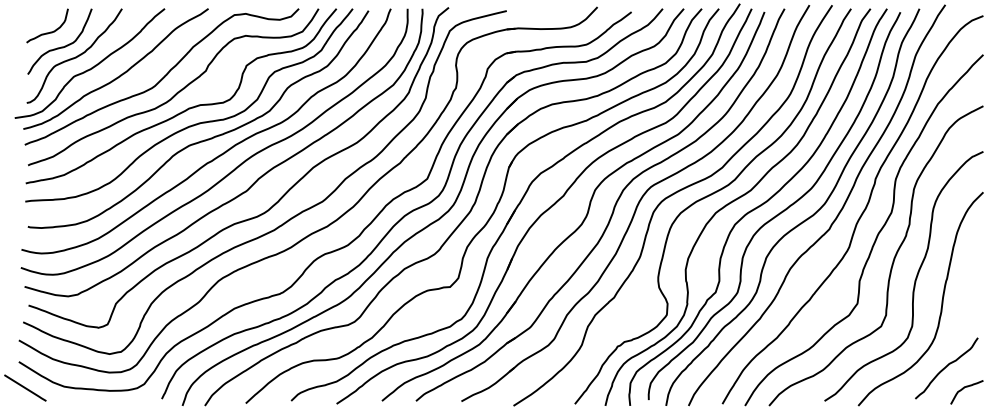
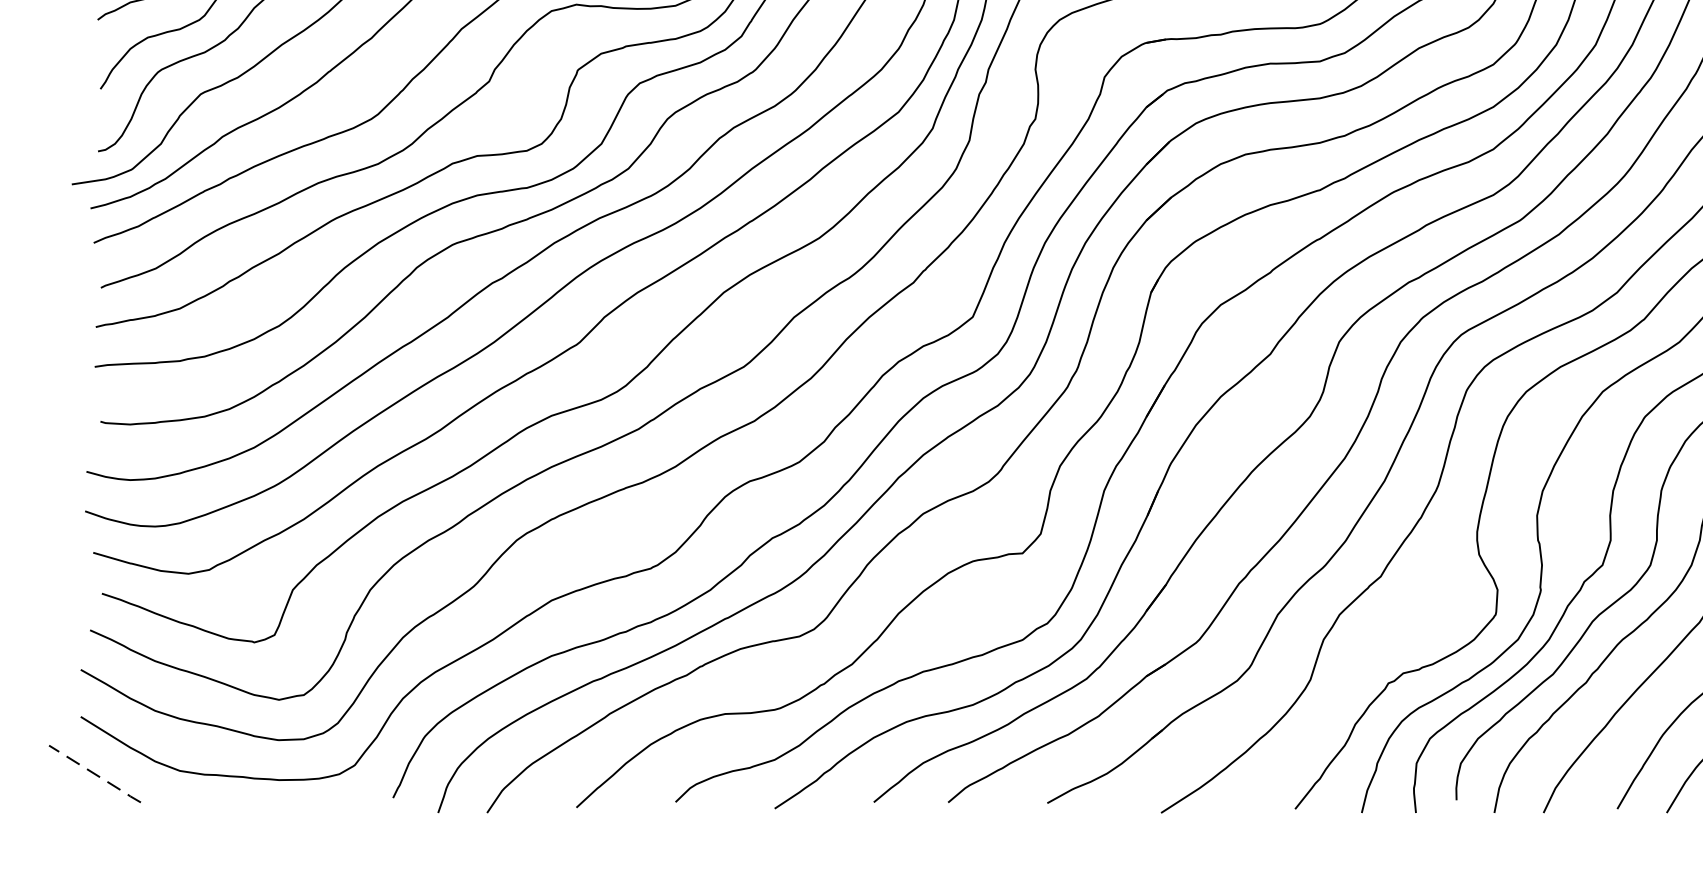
line: (26, 388) -> (97, 774), solid -> dashed

